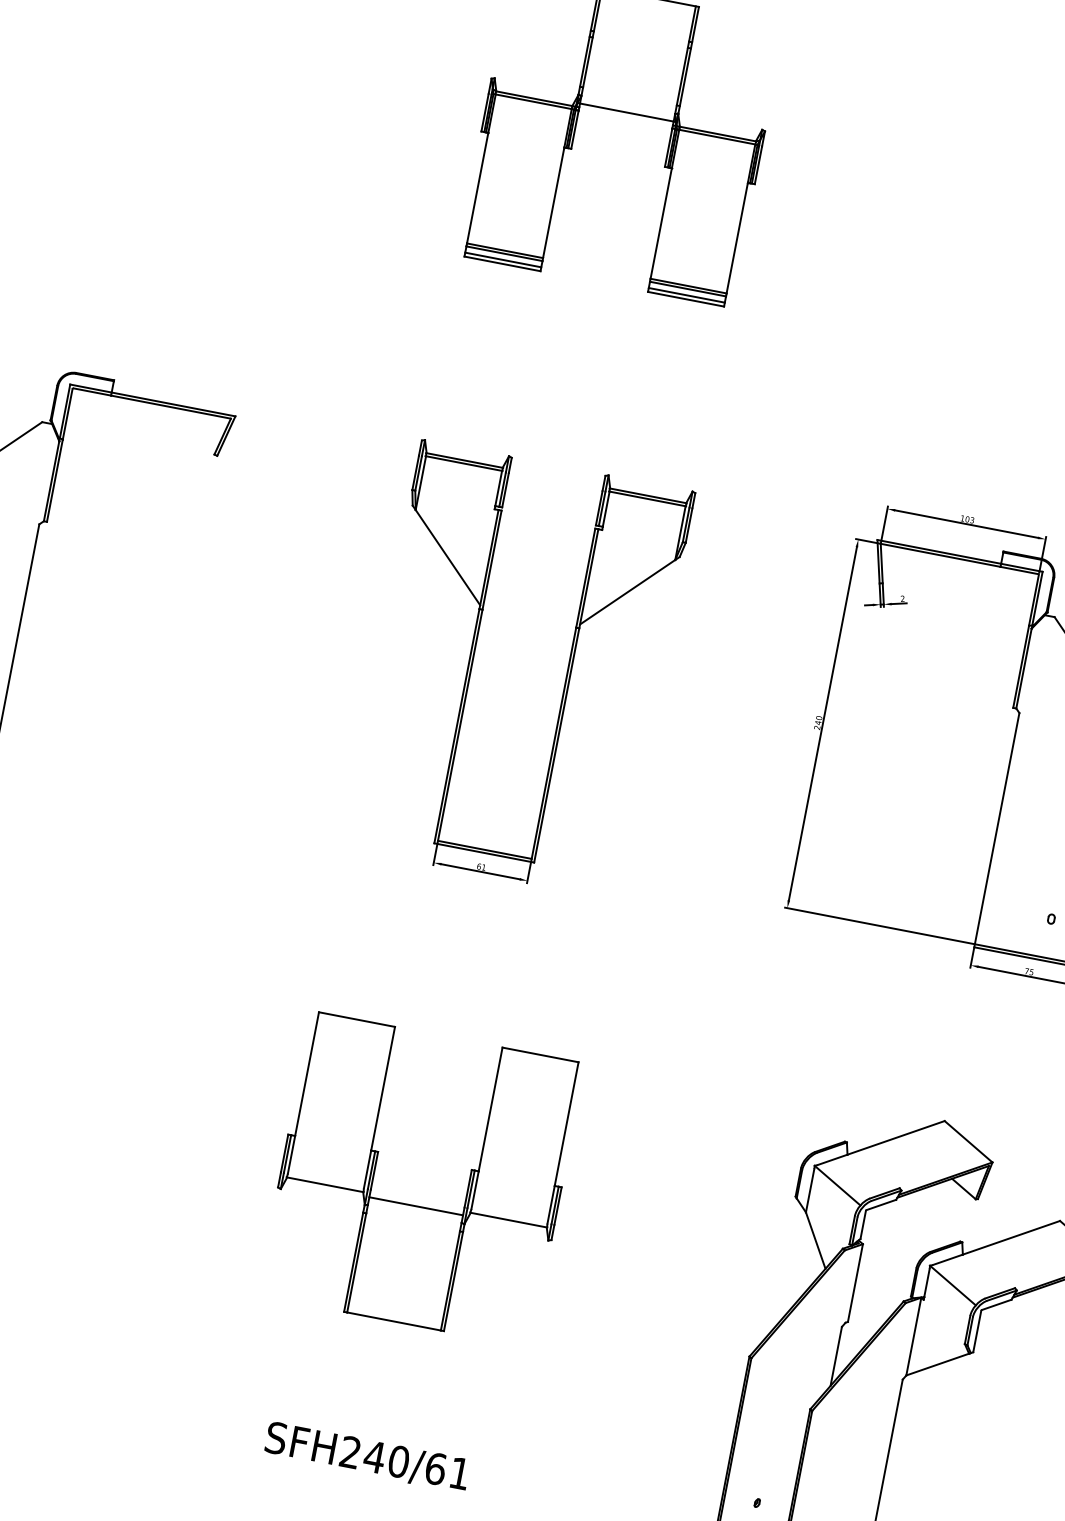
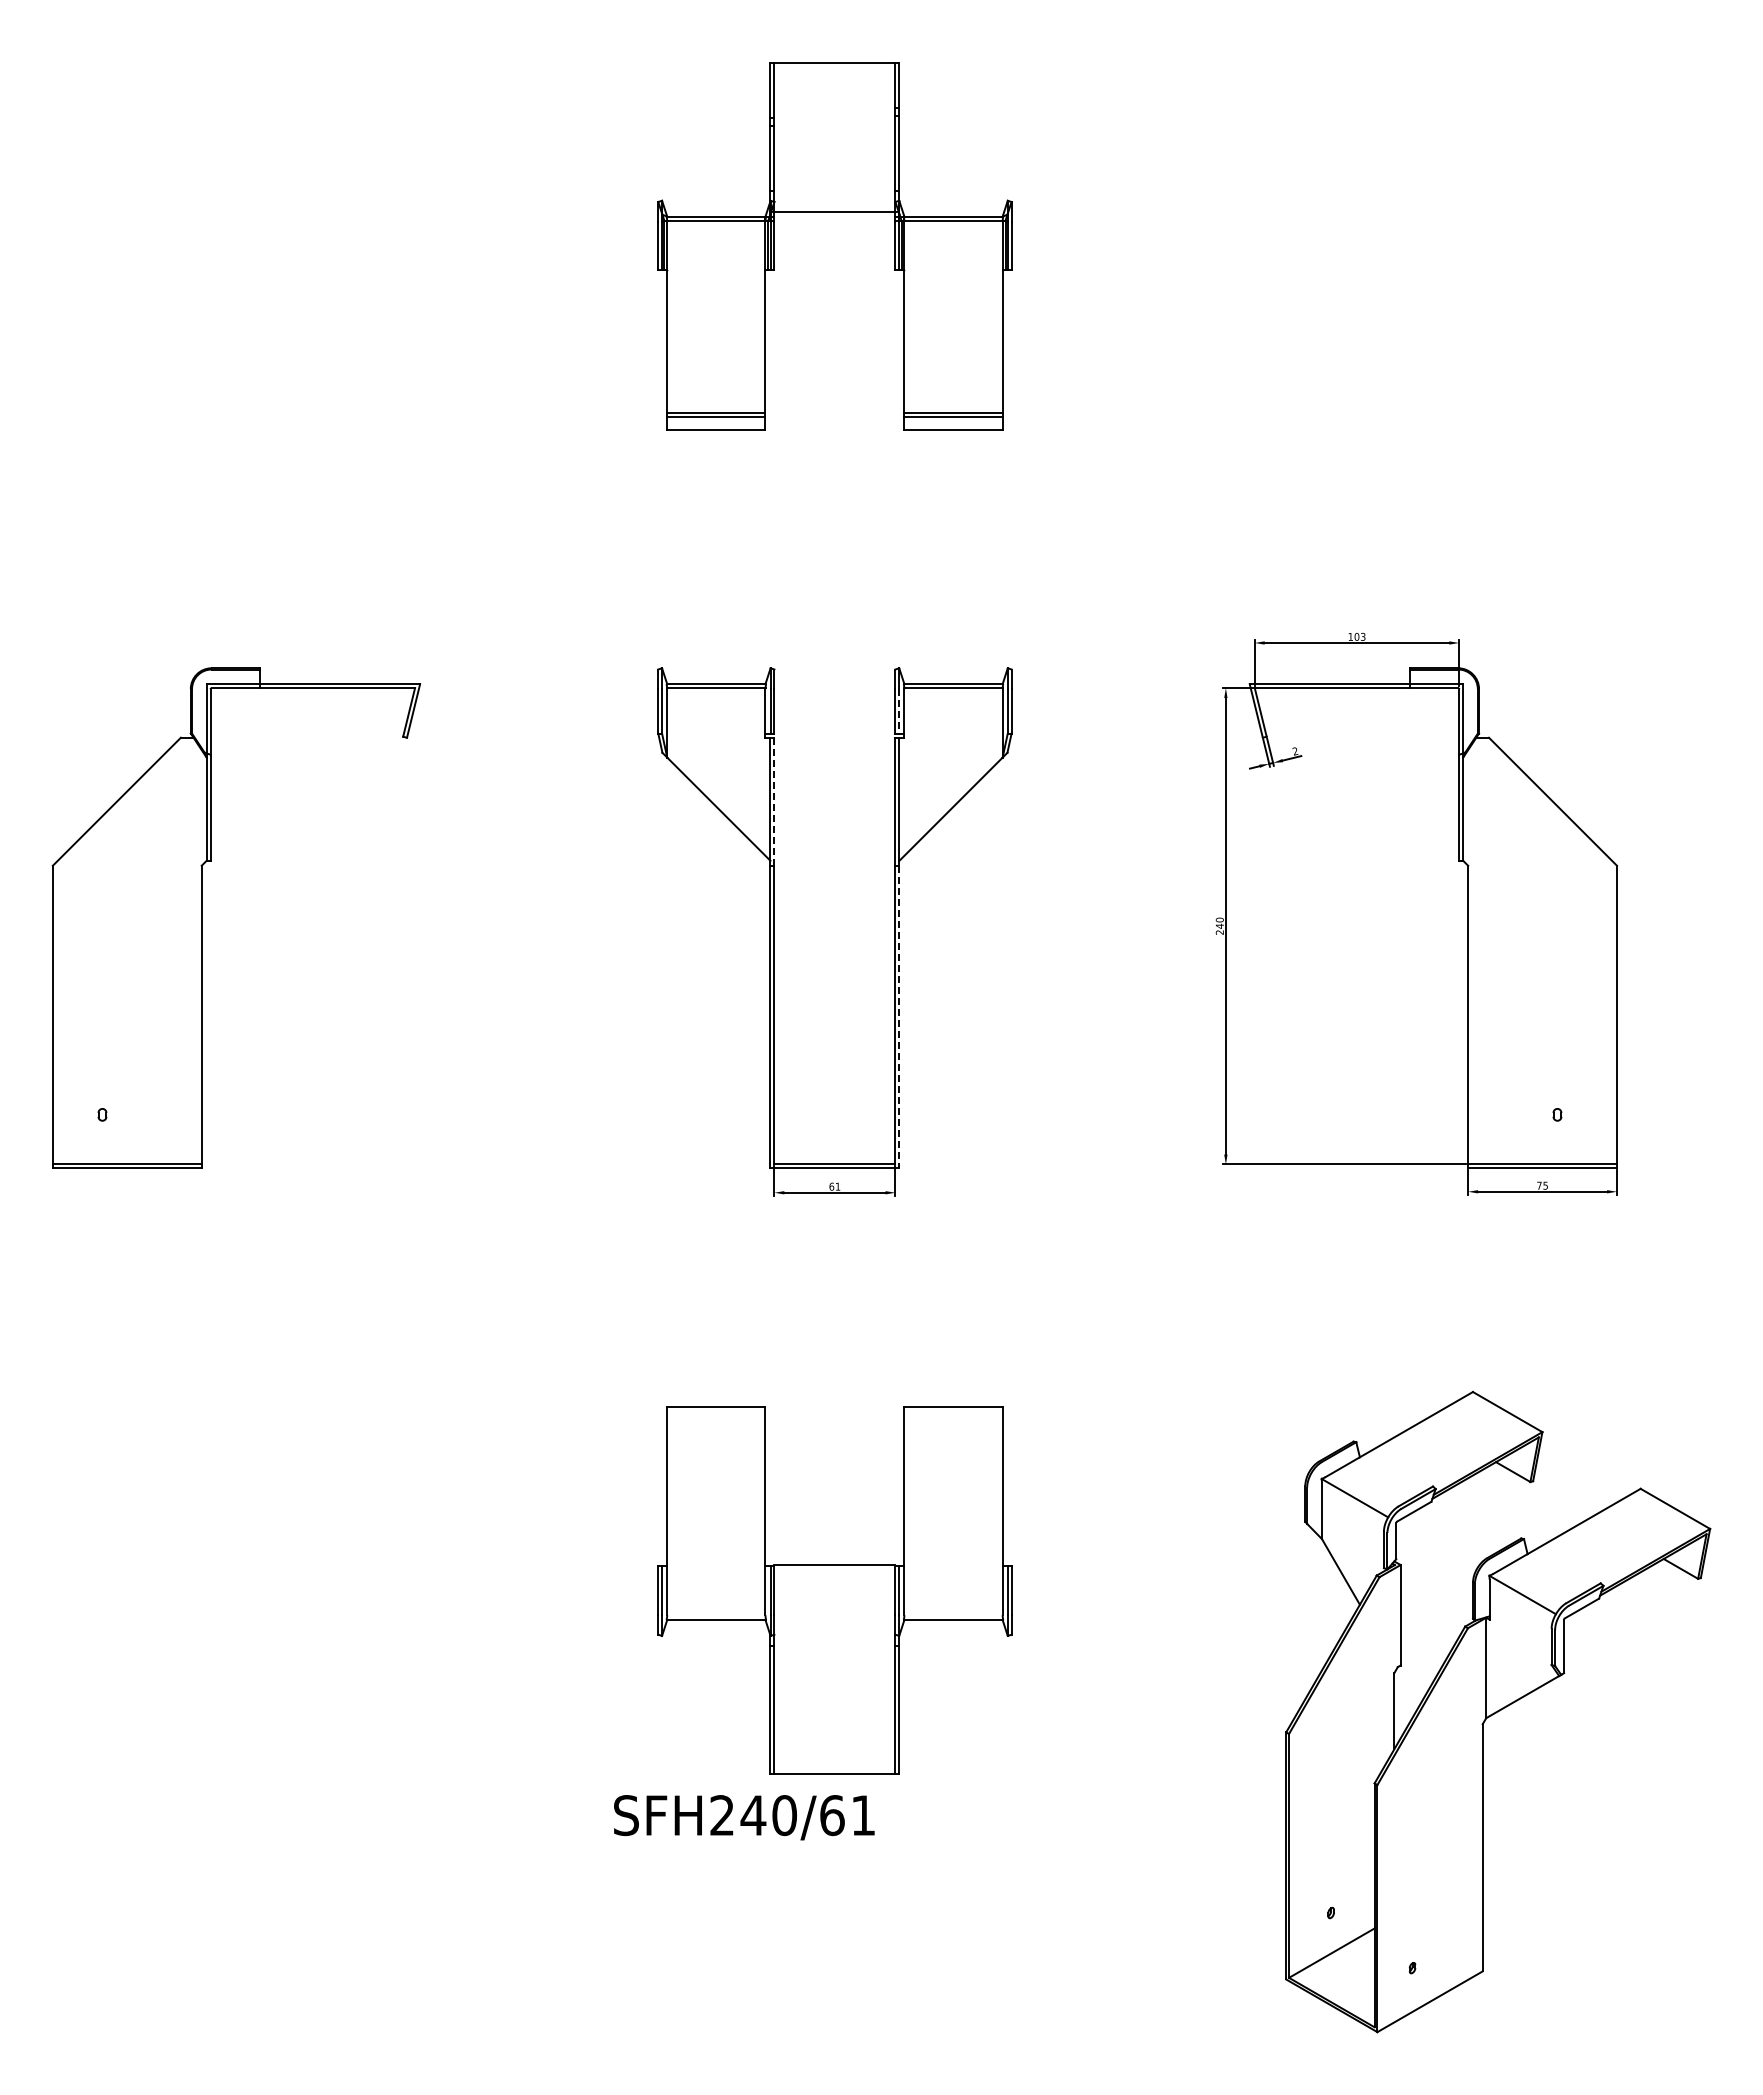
line: (503, 260) -> (716, 425), removed
line: (686, 295) -> (953, 425), removed
line: (602, 508) -> (899, 711), solid -> dashed
line: (492, 560) -> (774, 802), solid -> dashed
line: (556, 745) -> (899, 1017), solid -> dashed
line: (415, 1206) -> (834, 1565), moved
text: (367, 1457) -> (744, 1817), moved

